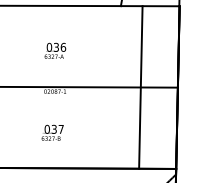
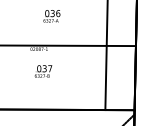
text: (55, 50) -> (52, 15), moved
text: (52, 132) -> (43, 71), moved

